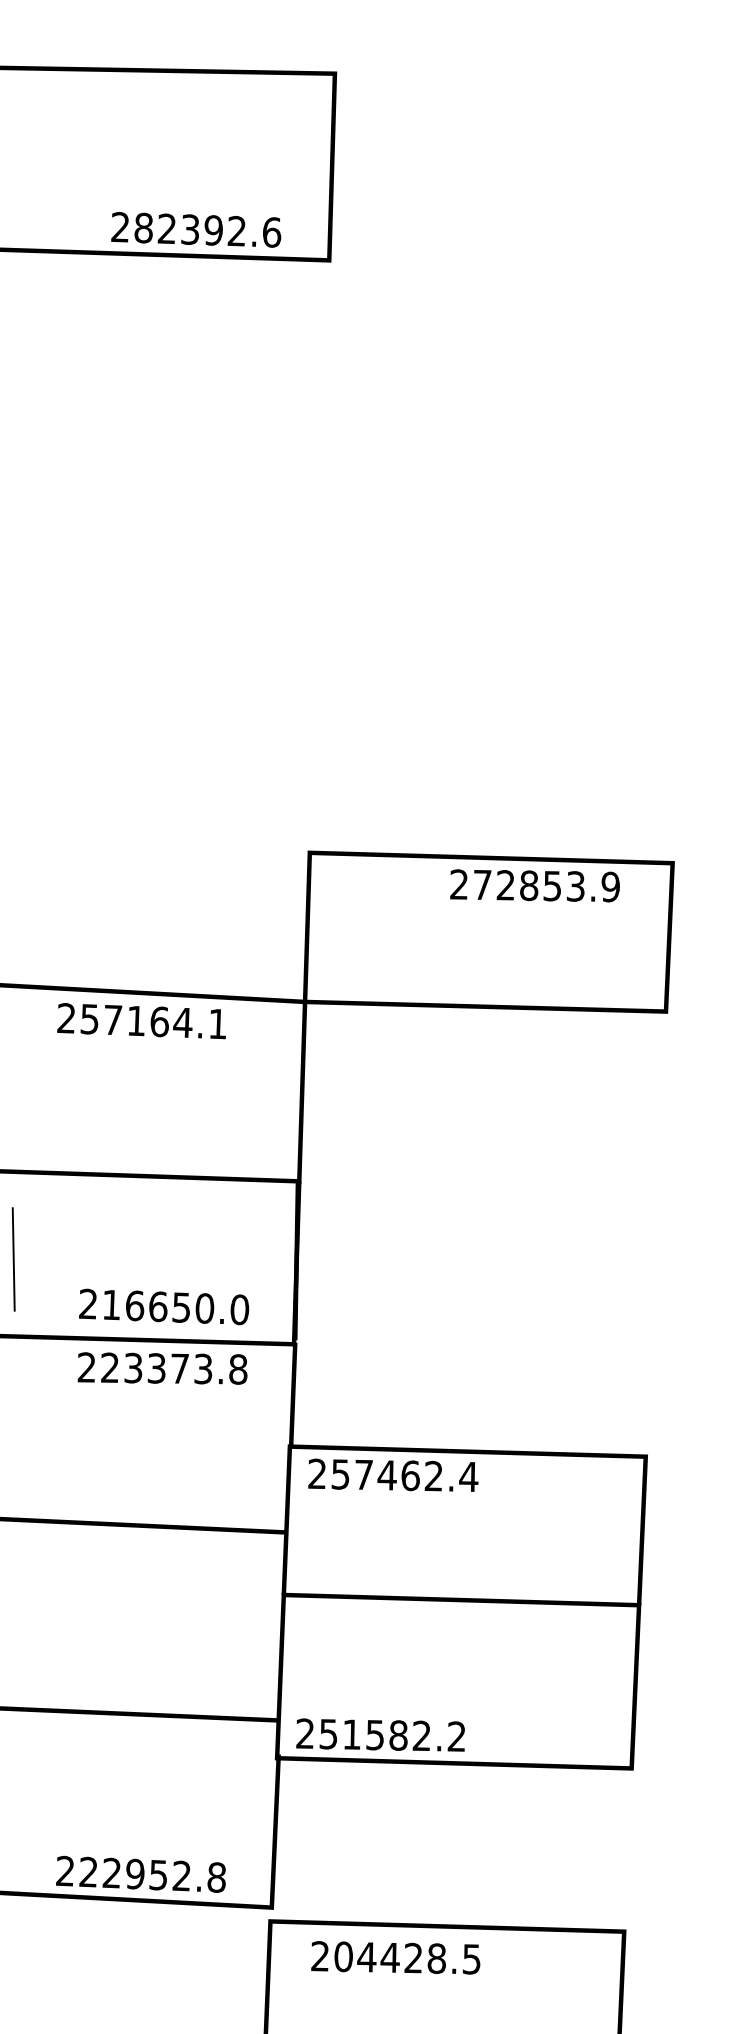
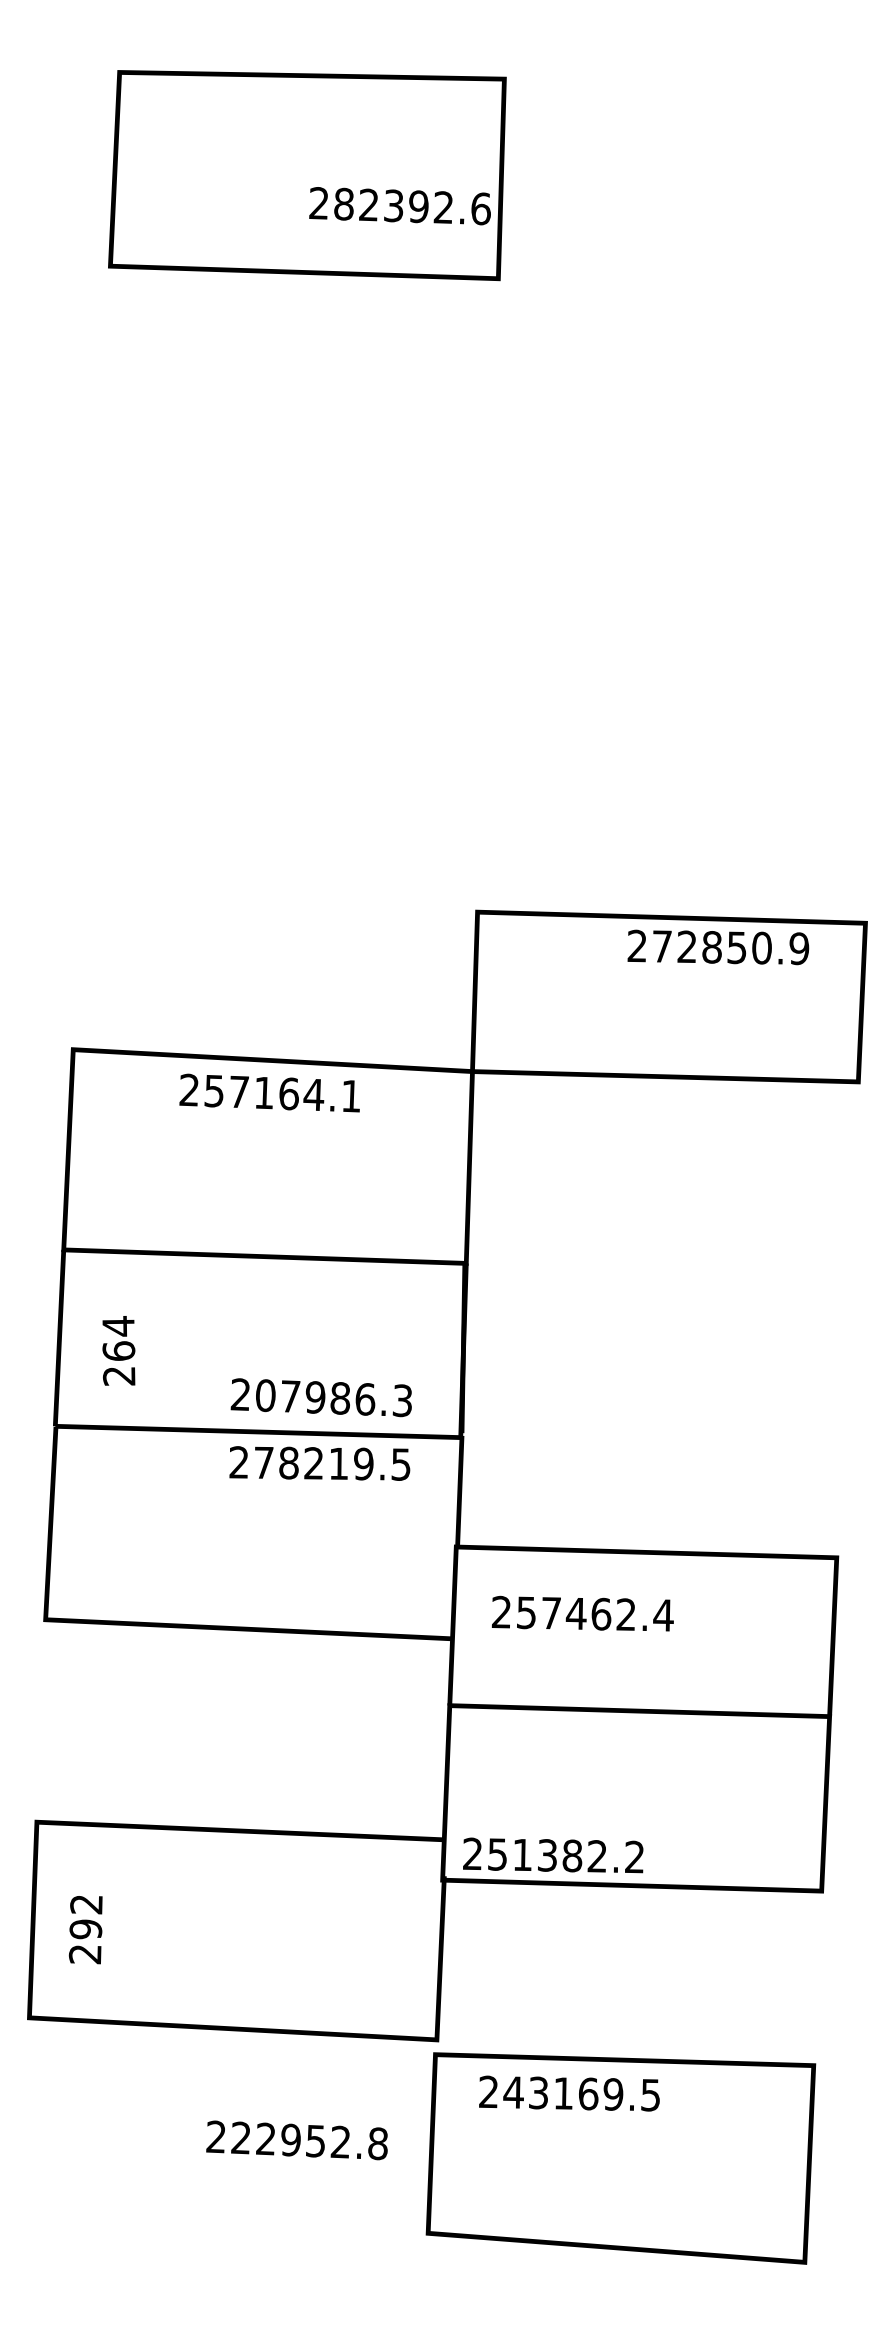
text: (195, 230) -> (399, 206), moved
text: (575, 885) -> (761, 947), 272853.9 -> 272850.9
text: (141, 1020) -> (269, 1092), moved
line: (13, 1259) -> (160, 1346), removed
text: (176, 1307) -> (334, 1398), 216650.0 -> 207986.3
text: (174, 1368) -> (332, 1463), 223373.8 -> 278219.5
text: (392, 1475) -> (582, 1613), moved
text: (375, 1735) -> (547, 1855), 251582.2 -> 251382.2
text: (140, 1874) -> (296, 2140), moved
text: (390, 1957) -> (563, 2093), 204428.5 -> 243169.5

